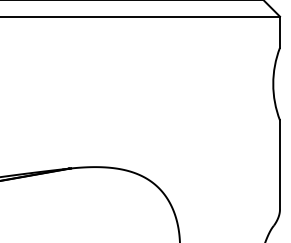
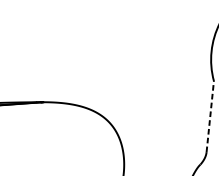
line: (280, 164) -> (210, 116), solid -> dashed

